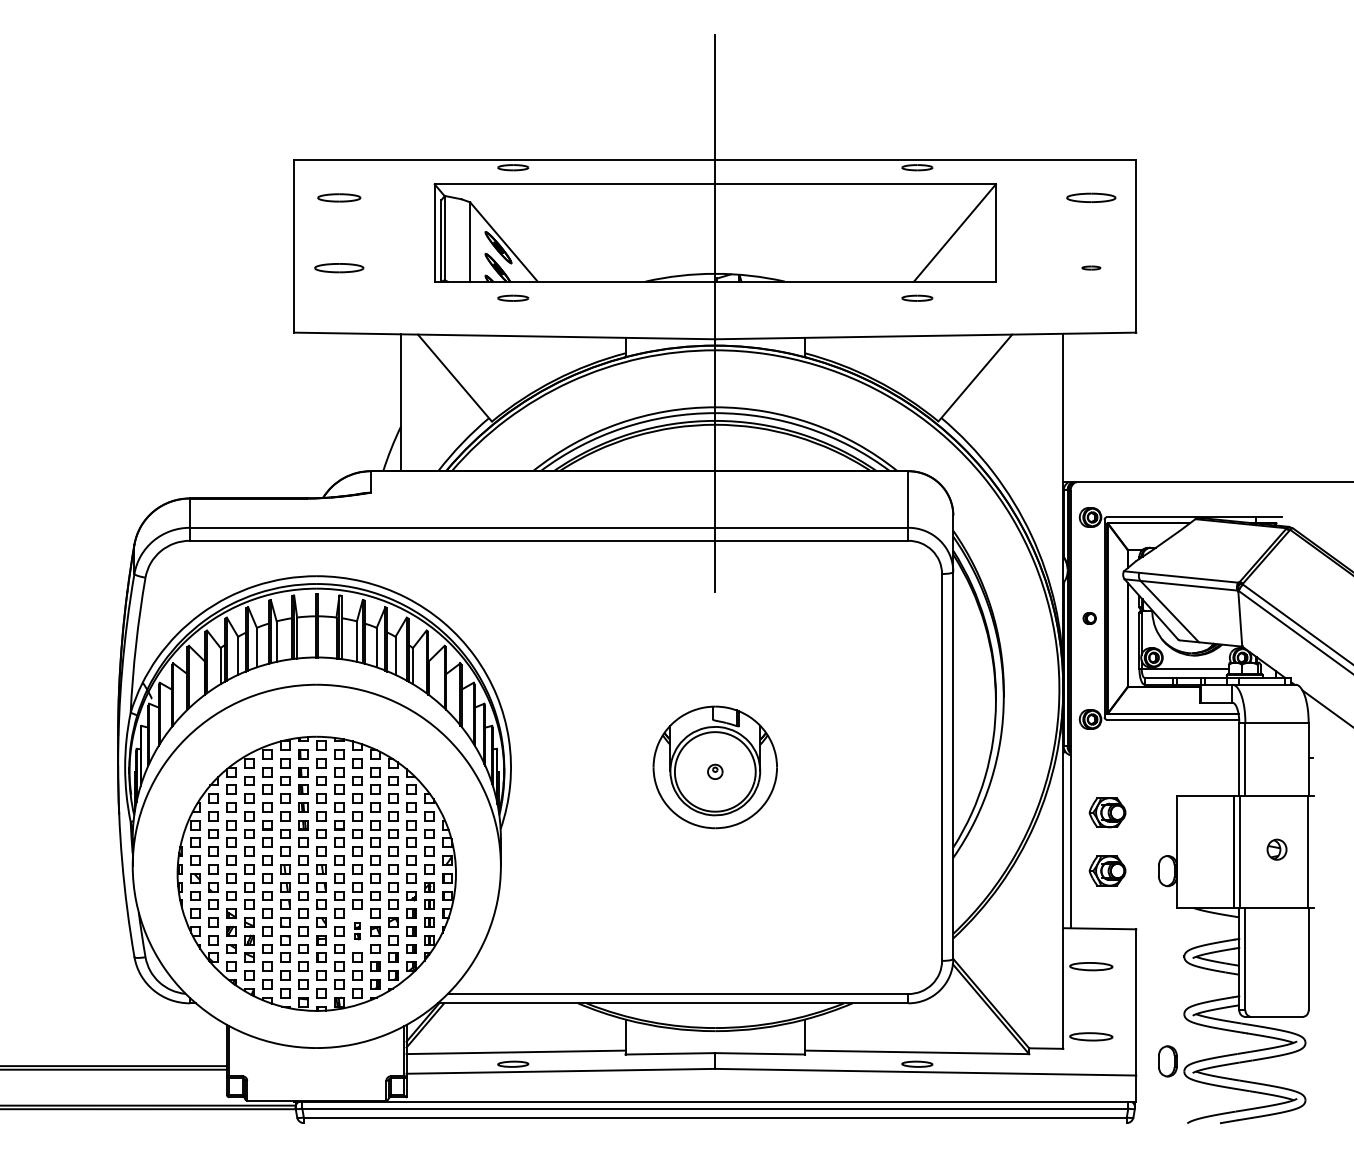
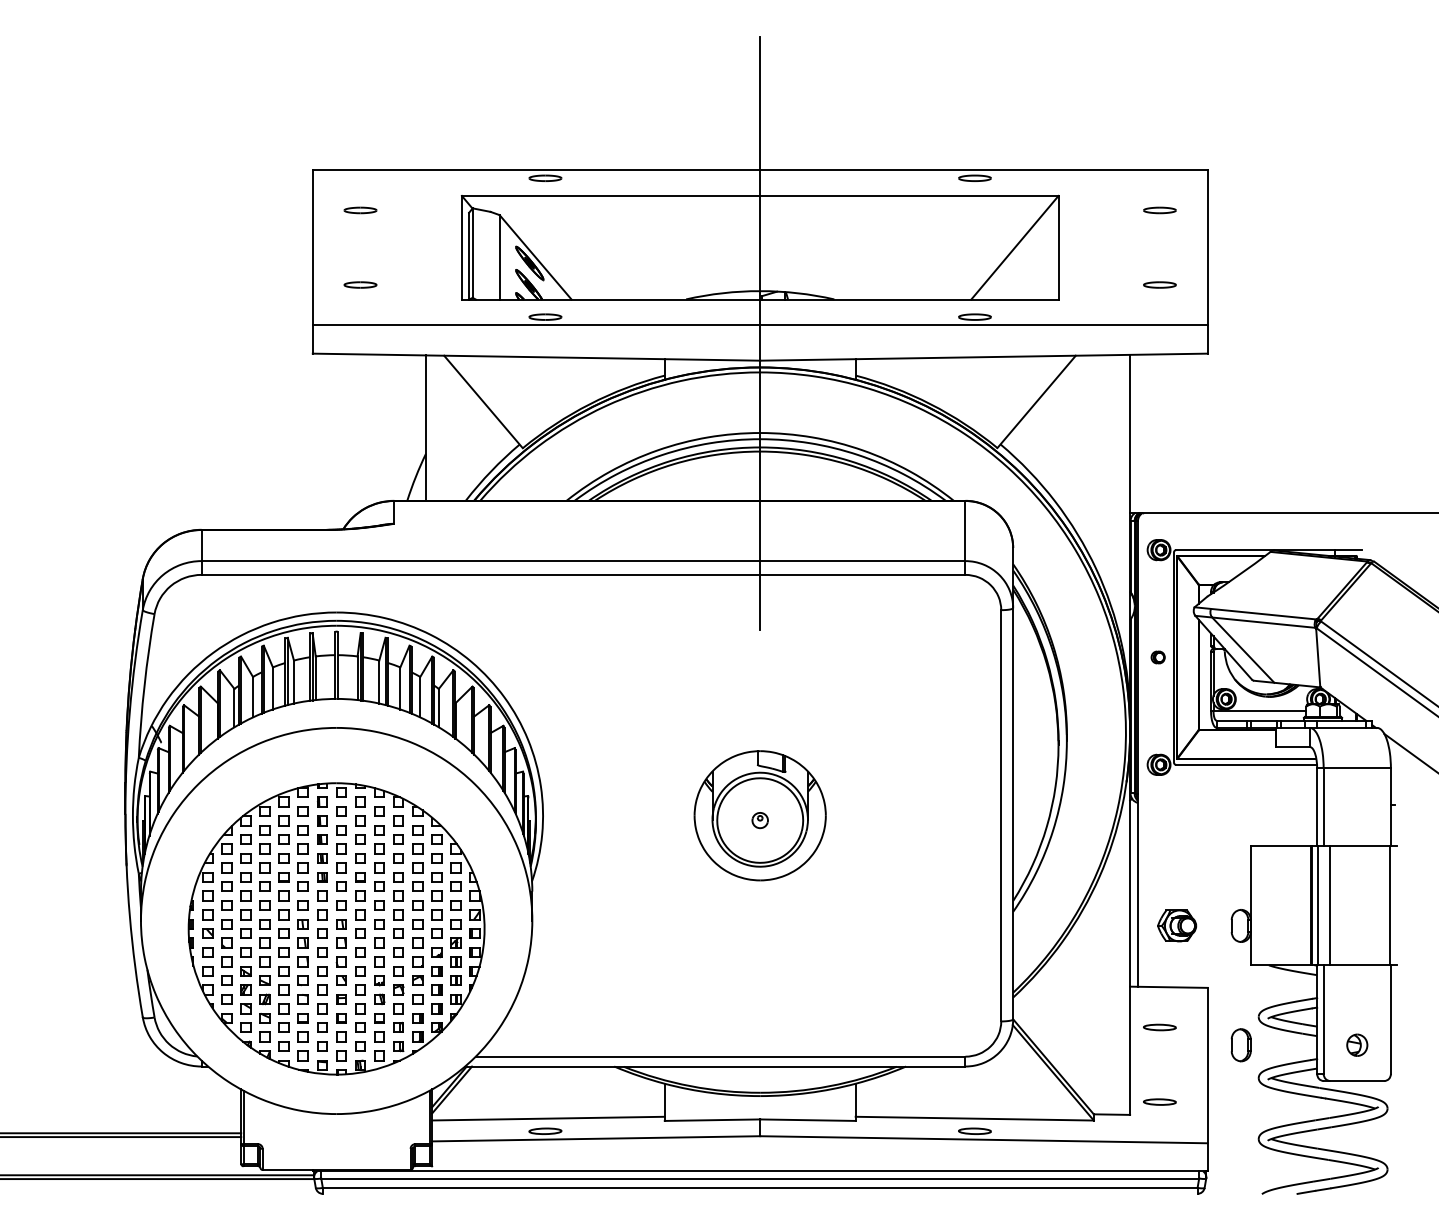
part: (339, 197) -> (360, 210), size x0.71
part: (1090, 197) -> (1159, 210), size x0.62
part: (339, 267) -> (360, 284), size x0.62
part: (1090, 267) -> (1159, 284), size x1.67
line: (714, 306) -> (759, 325), added
part: (1107, 812) -> (1177, 863), removed
part: (1277, 849) -> (1357, 1044), moved
line: (1250, 851) -> (1329, 905), added
part: (357, 930) -> (379, 989), size x1.67
part: (1090, 966) -> (1159, 1027), size x0.71
part: (1090, 1036) -> (1159, 1101), size x0.71
part: (1167, 1061) -> (1240, 1045), moved

